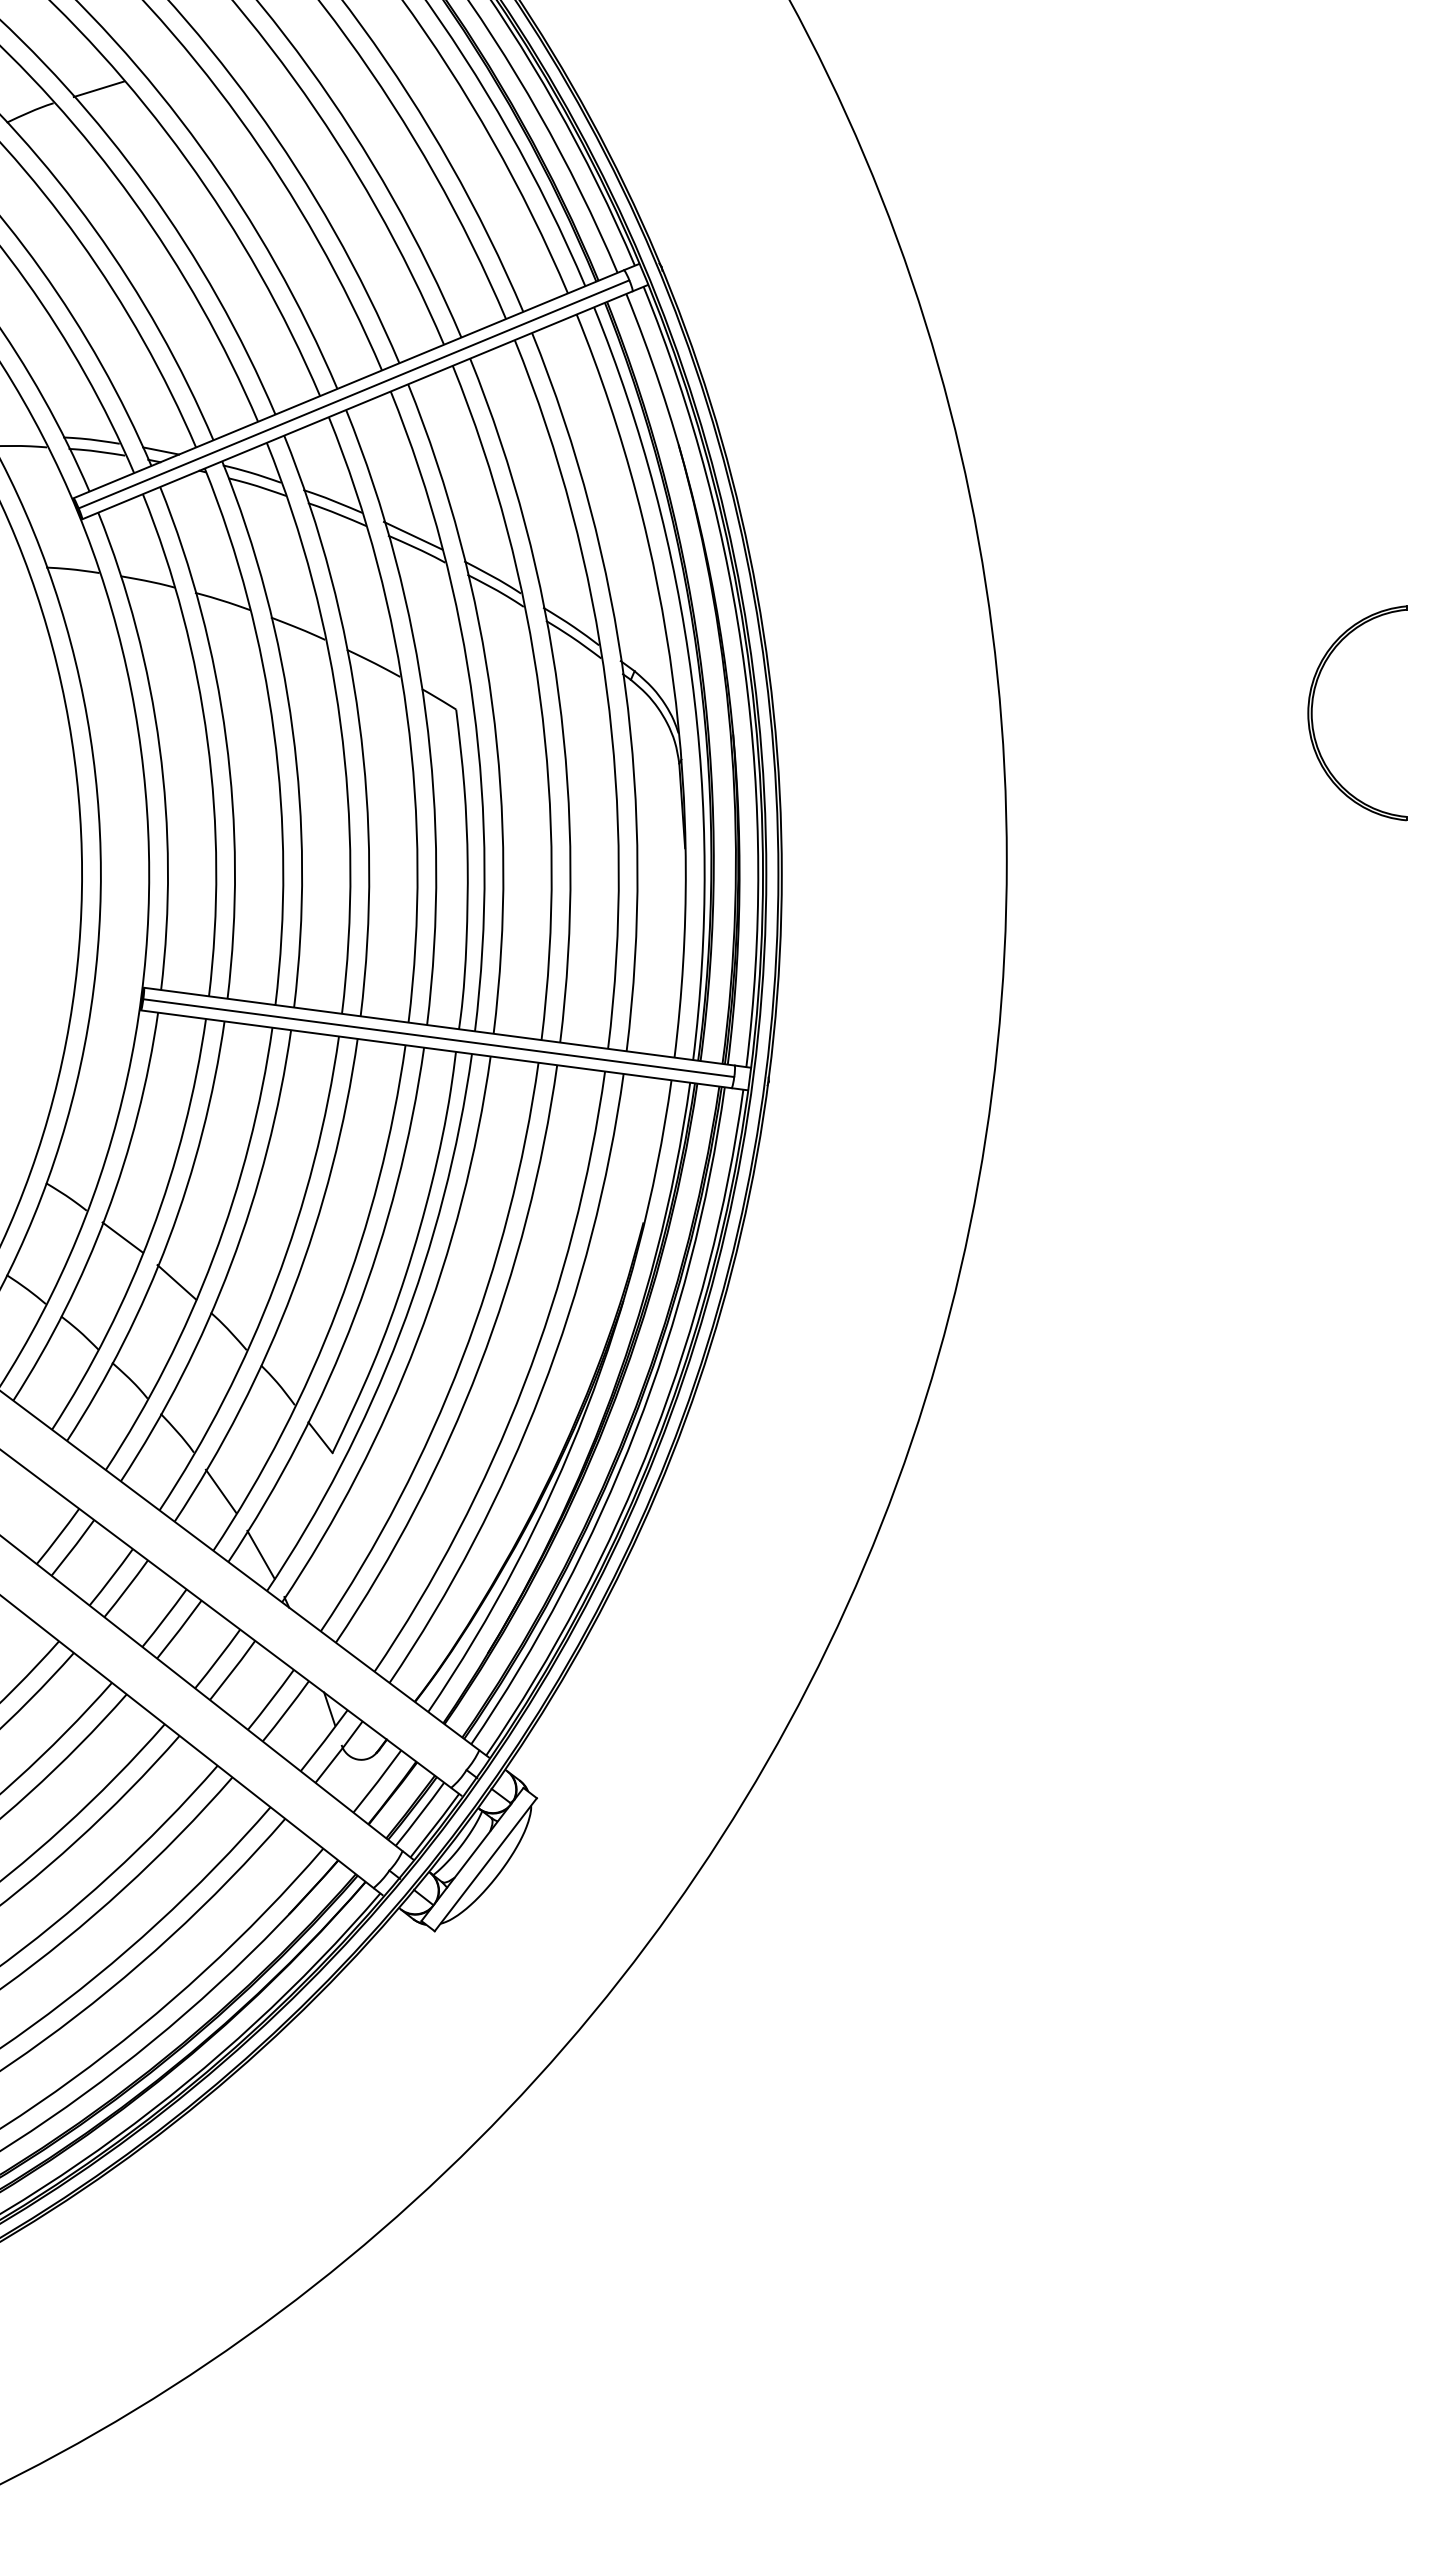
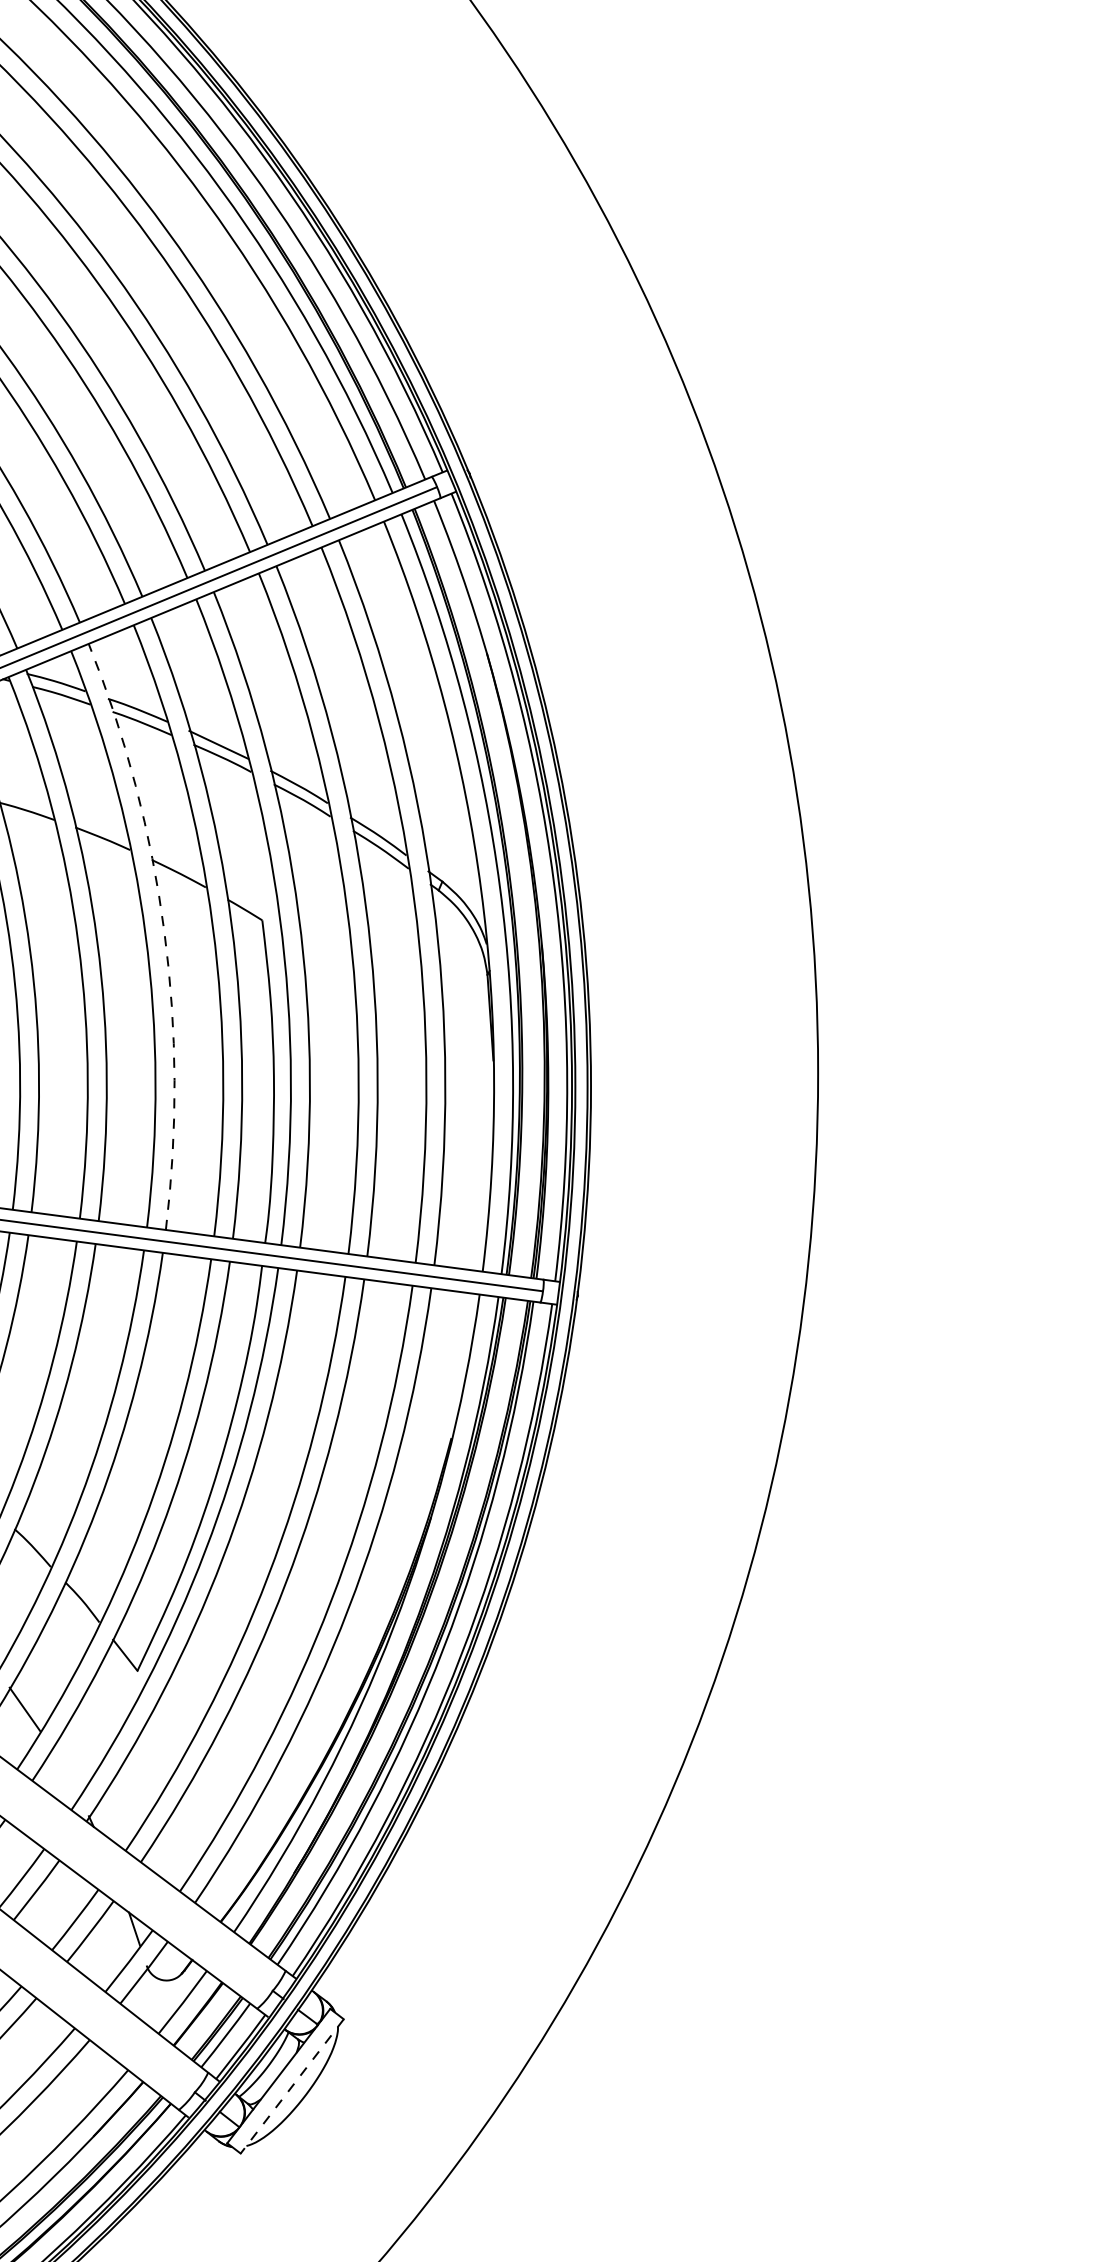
arc: (359, 721) -> (164, 932), solid -> dashed
line: (260, 1554) -> (64, 1773), removed
line: (485, 1864) -> (291, 2086), solid -> dashed

